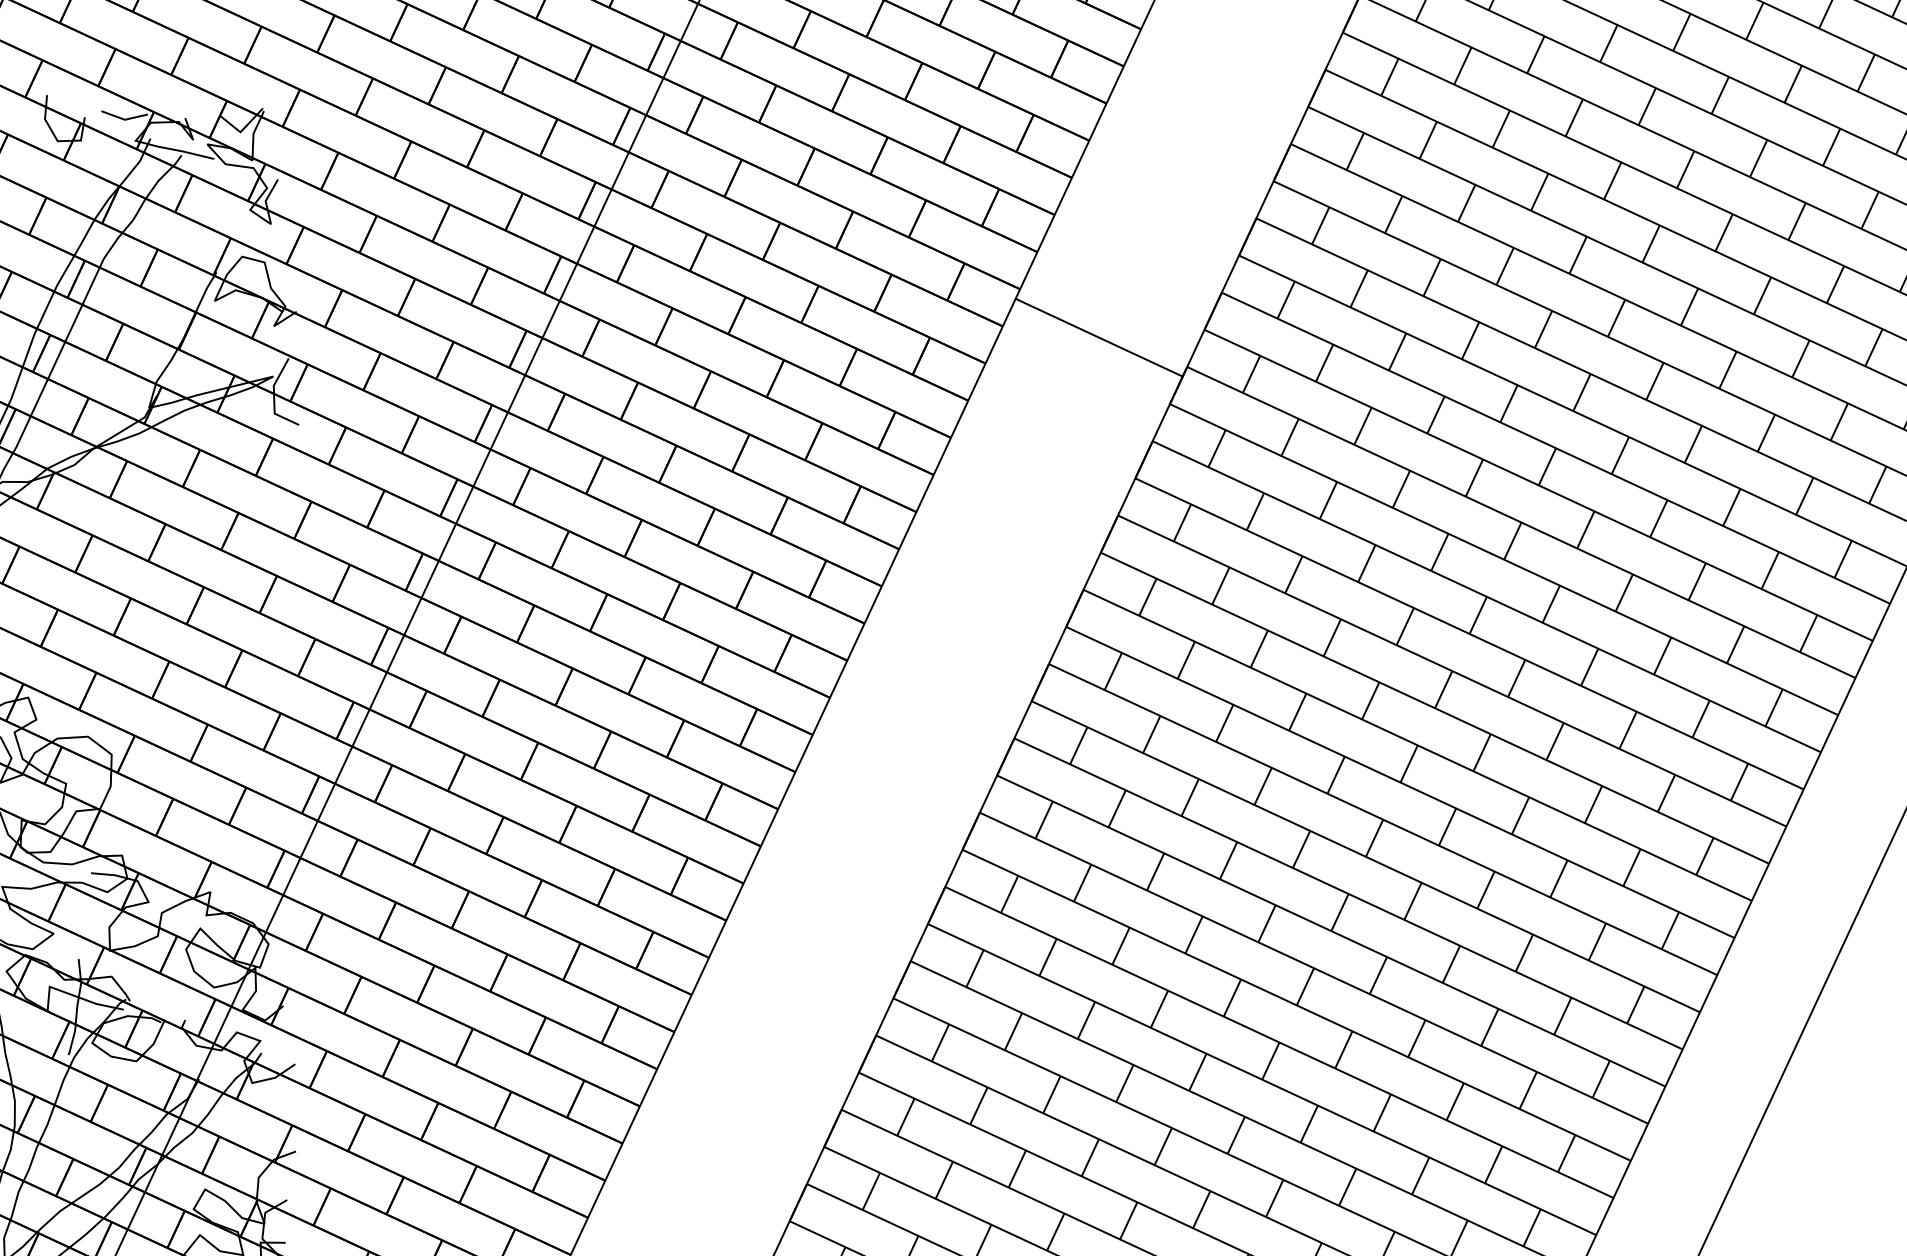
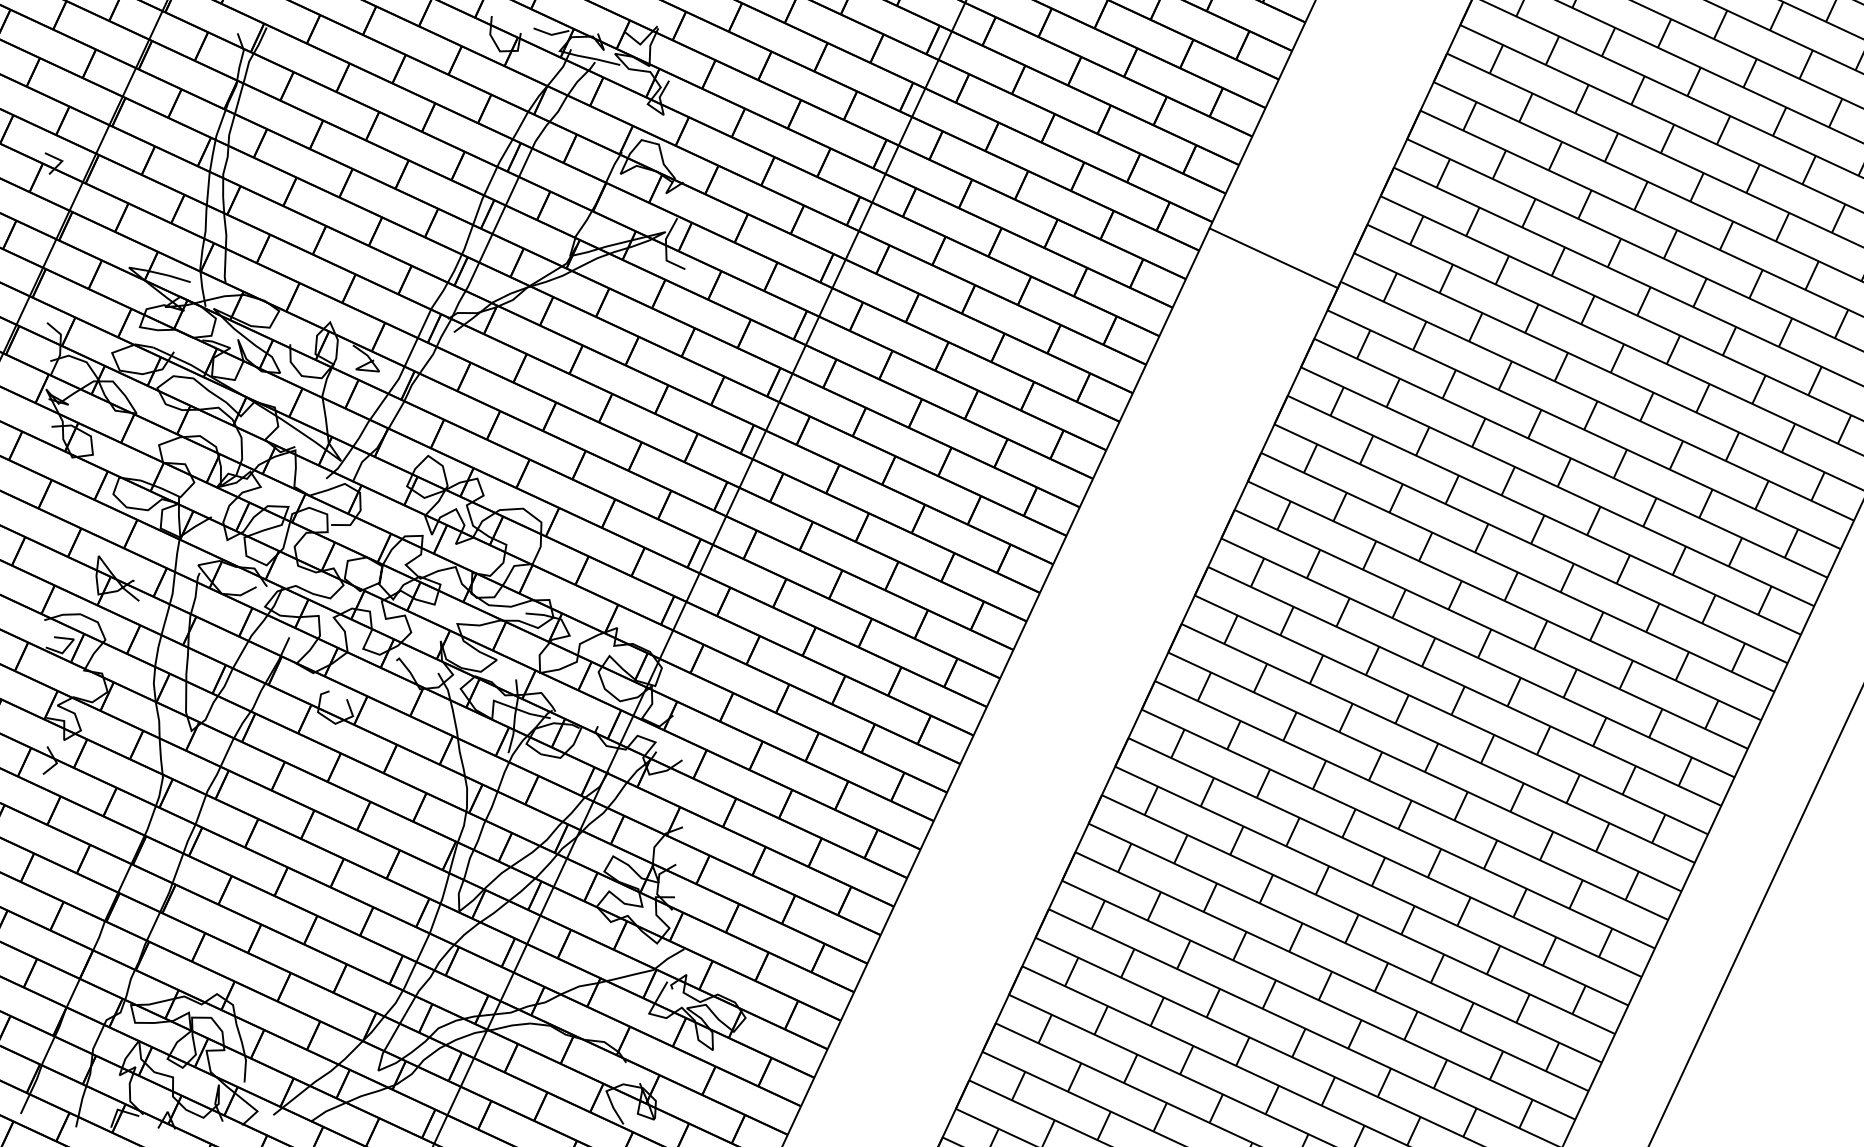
line: (1098, 338) -> (1273, 258), moved

